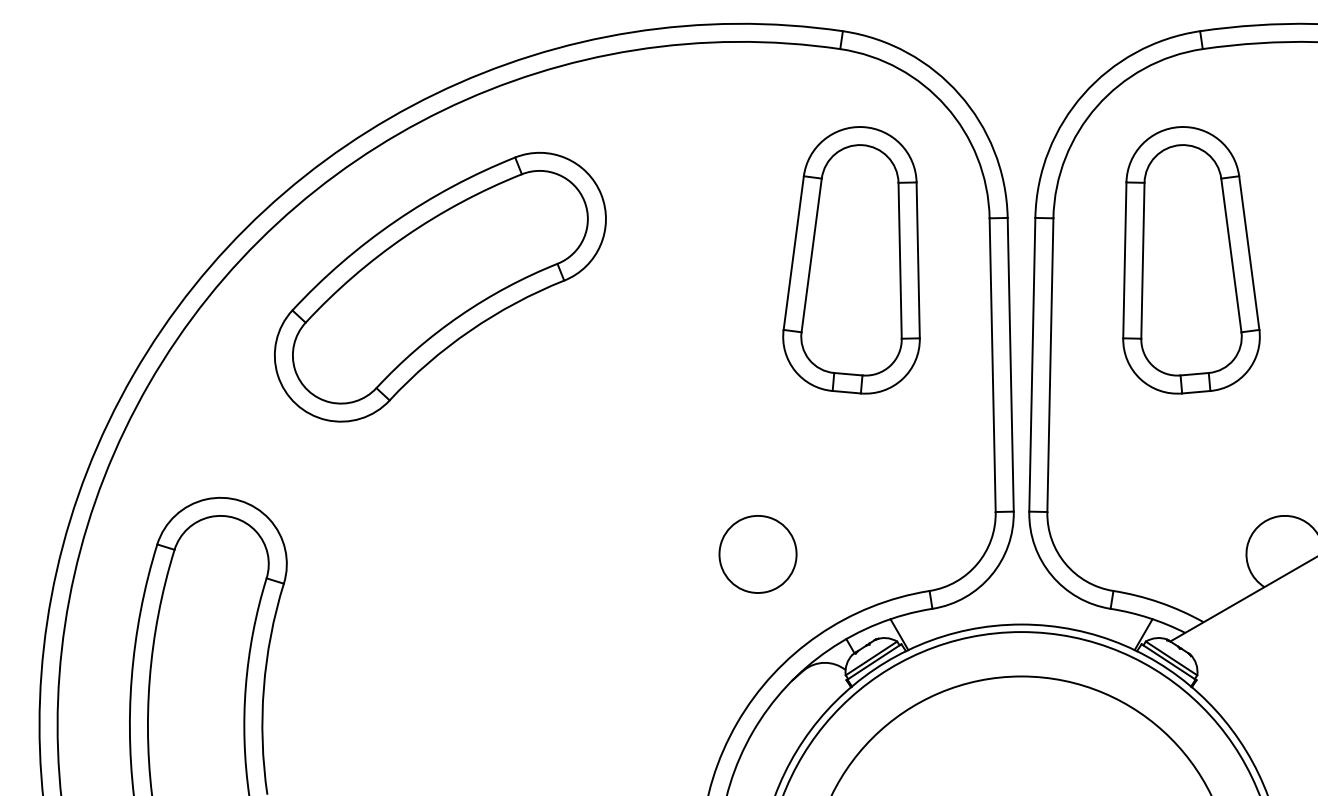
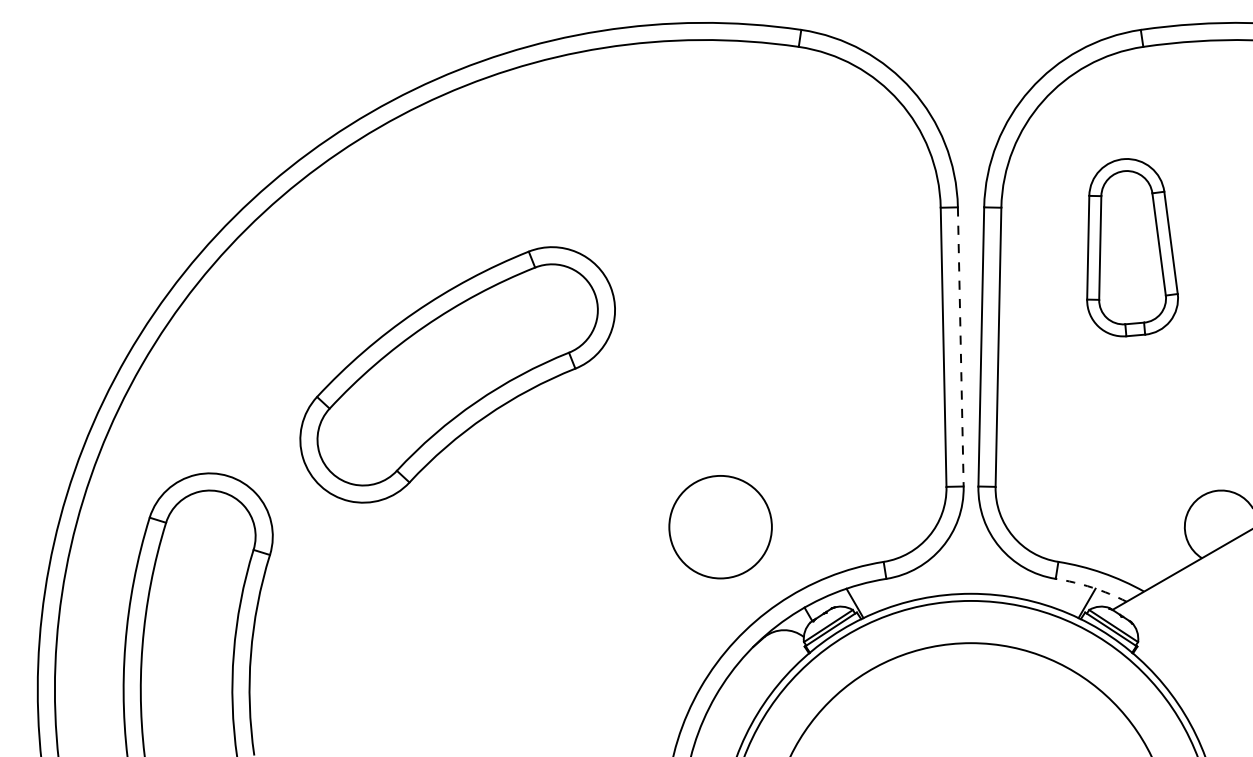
part: (851, 260) -> (809, 247), removed
part: (1191, 260) -> (1132, 247), size x0.7
part: (439, 286) -> (456, 374), moved
line: (1010, 364) -> (960, 346), solid -> dashed
circle: (757, 553) -> (720, 526), size x1.4
arc: (1148, 617) -> (1091, 587), solid -> dashed

